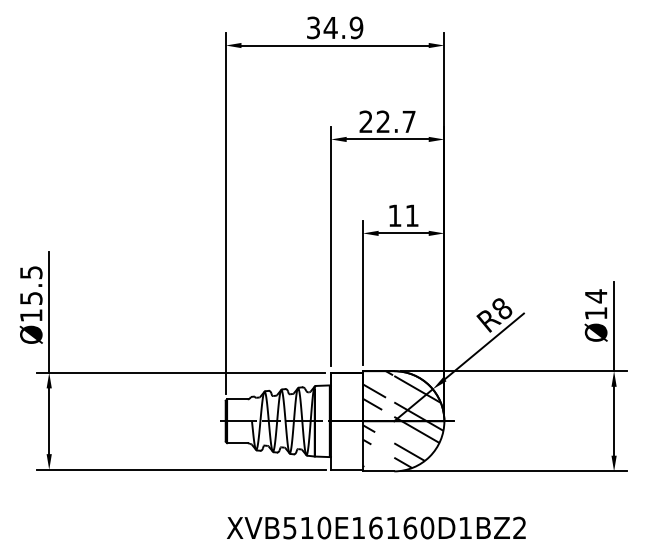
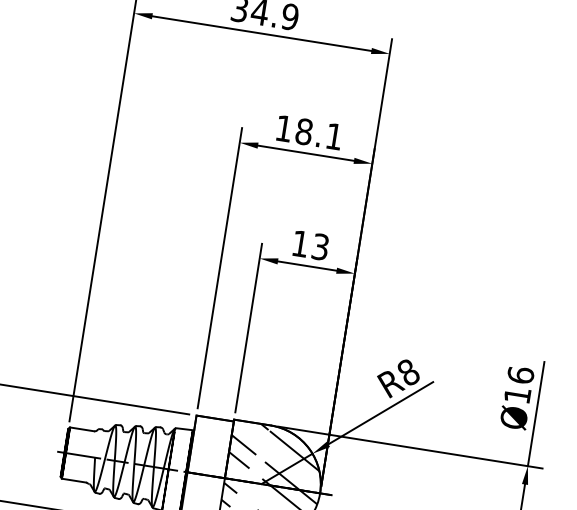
text: (387, 121) -> (309, 132), 22.7 -> 18.1
text: (411, 215) -> (319, 246), 11 -> 13
text: (595, 296) -> (519, 375), Ø14 -> Ø16

